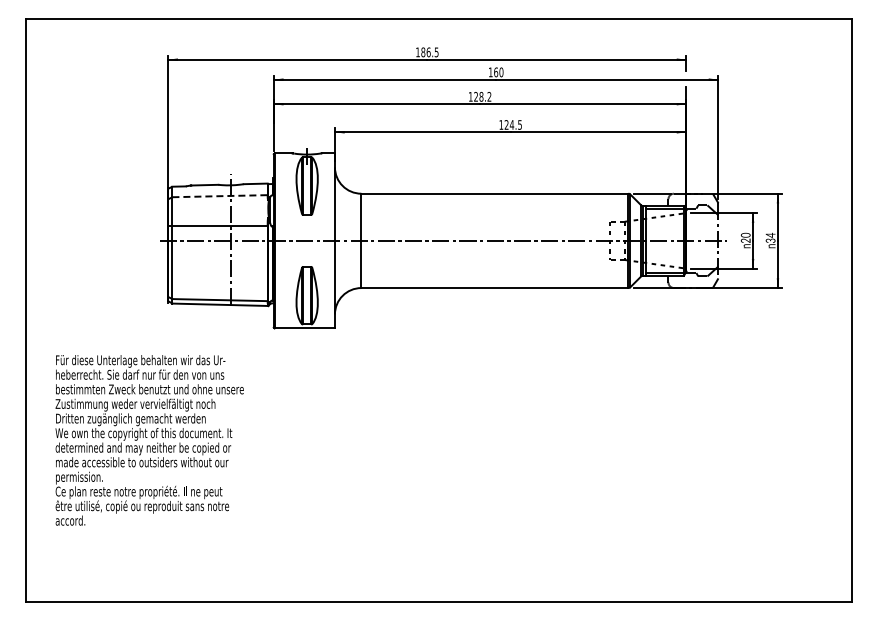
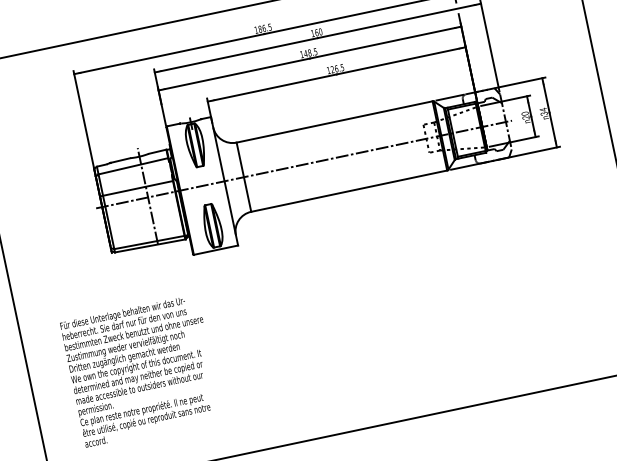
text: (482, 96) -> (310, 52), 128.2 -> 148.5
text: (511, 124) -> (336, 68), 124.5 -> 126.5
line: (220, 196) -> (133, 166), dashed -> solid
text: (149, 440) -> (141, 370), moved

